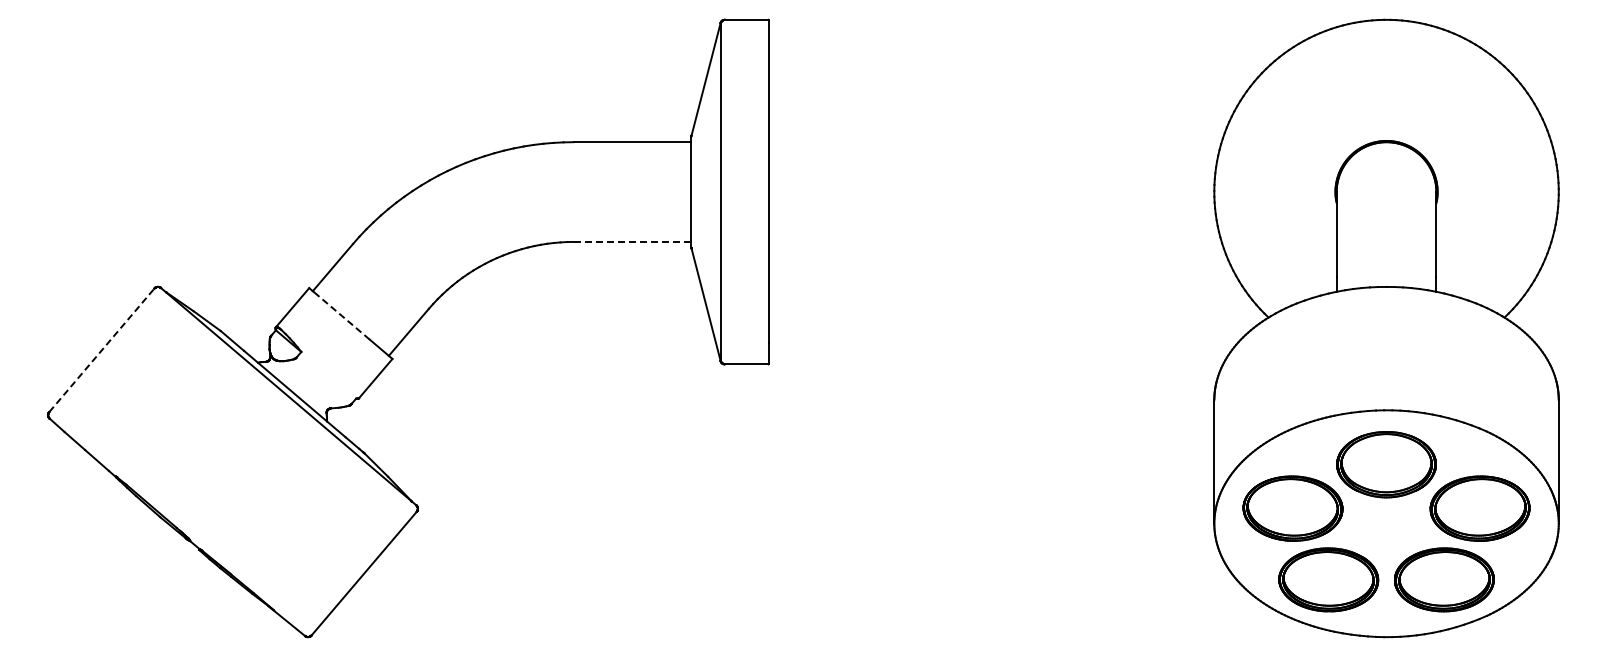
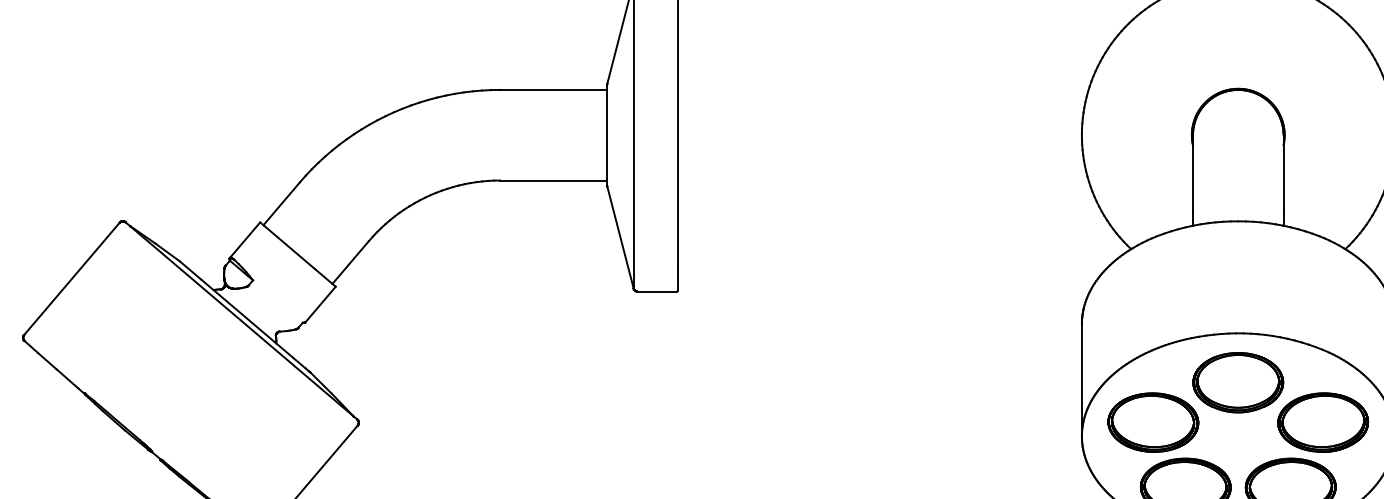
line: (632, 241) -> (553, 180), dashed -> solid
line: (341, 315) -> (289, 247), dashed -> solid
line: (102, 349) -> (72, 278), dashed -> solid

